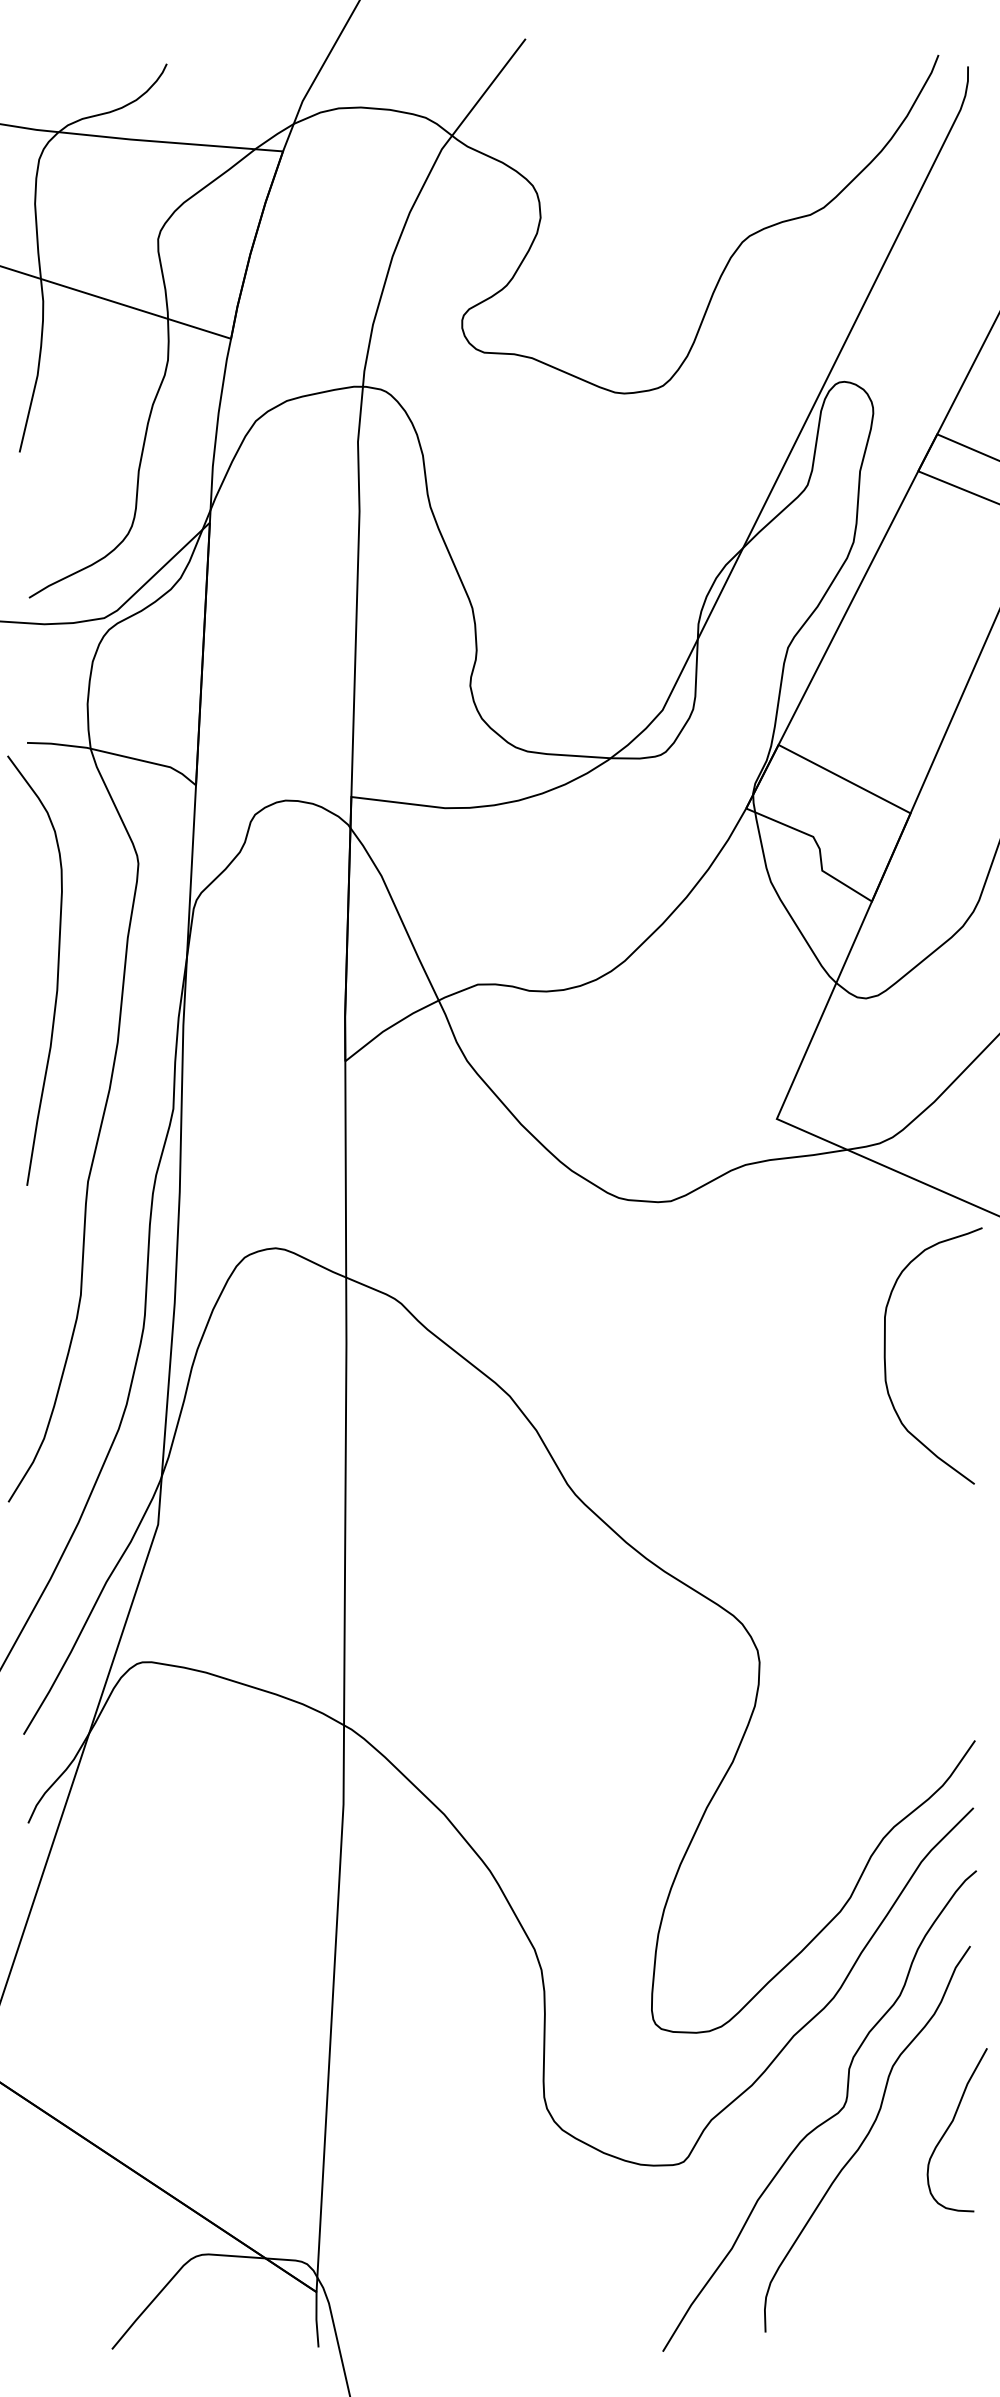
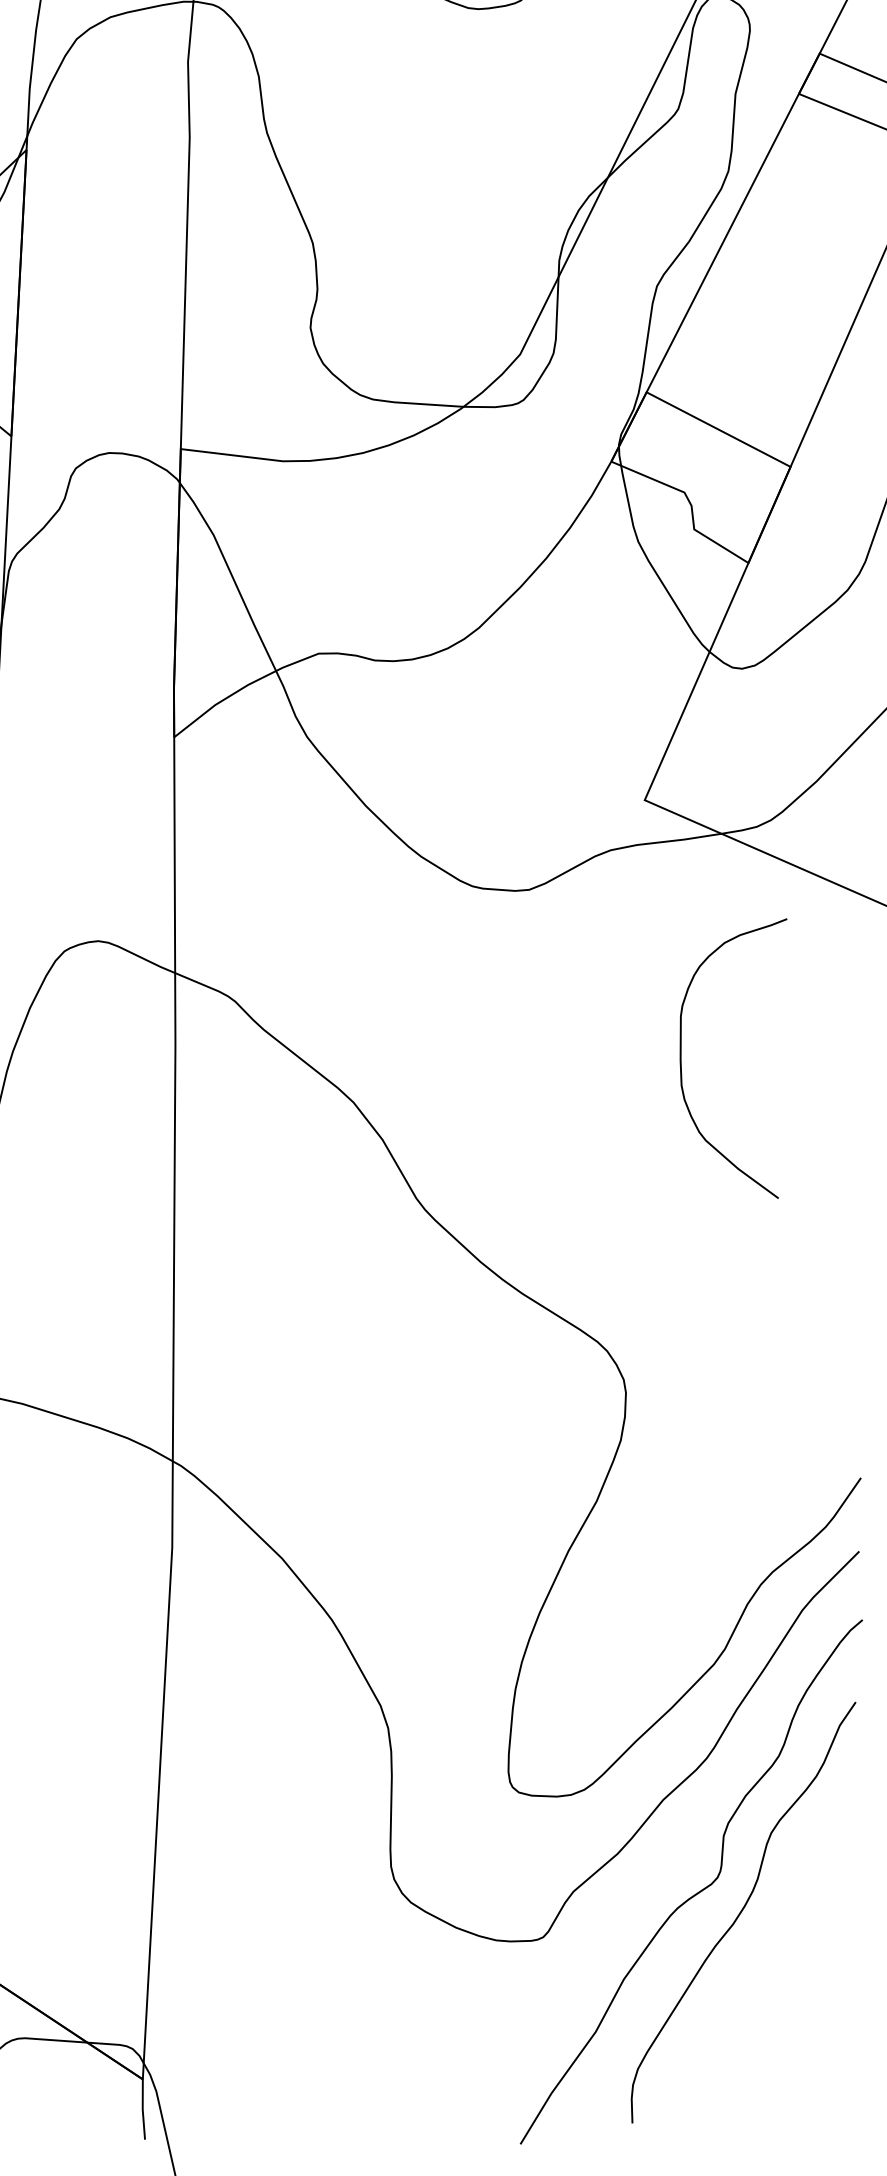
curve: (885, 1355) -> (681, 1058), moved
curve: (950, 2126) -> (834, 1898), removed

